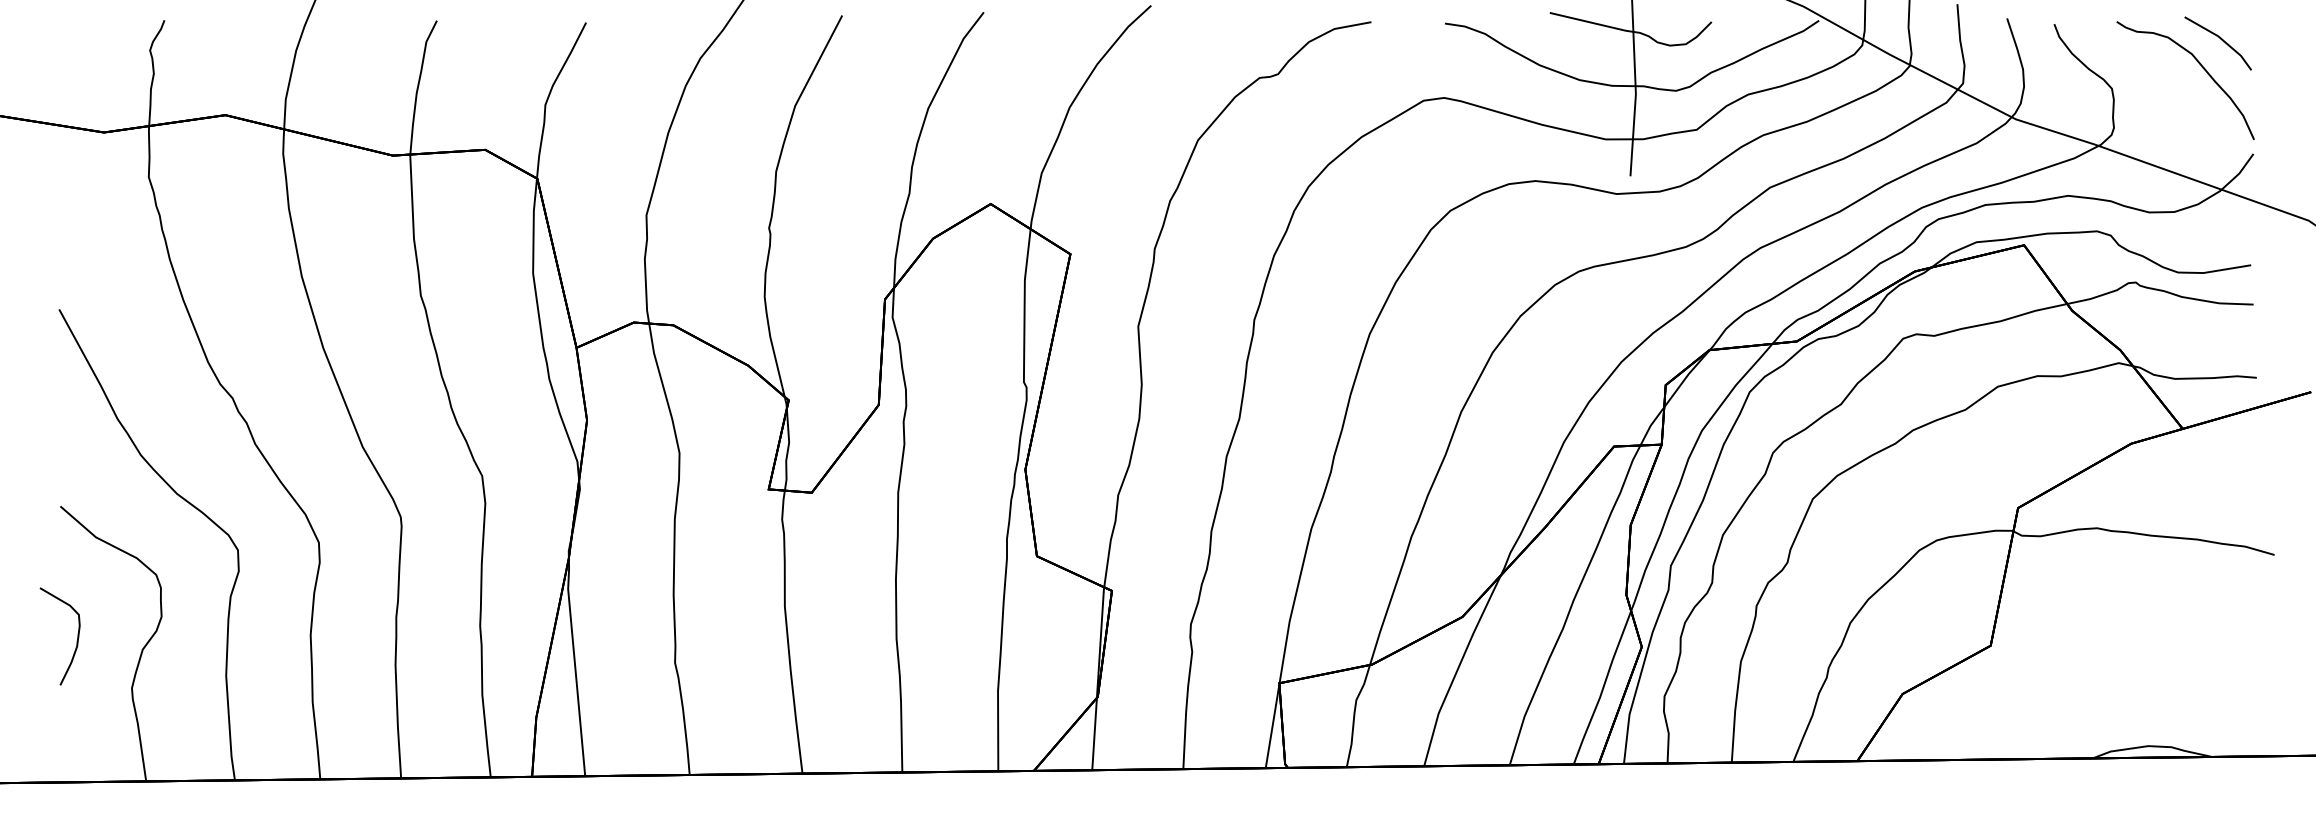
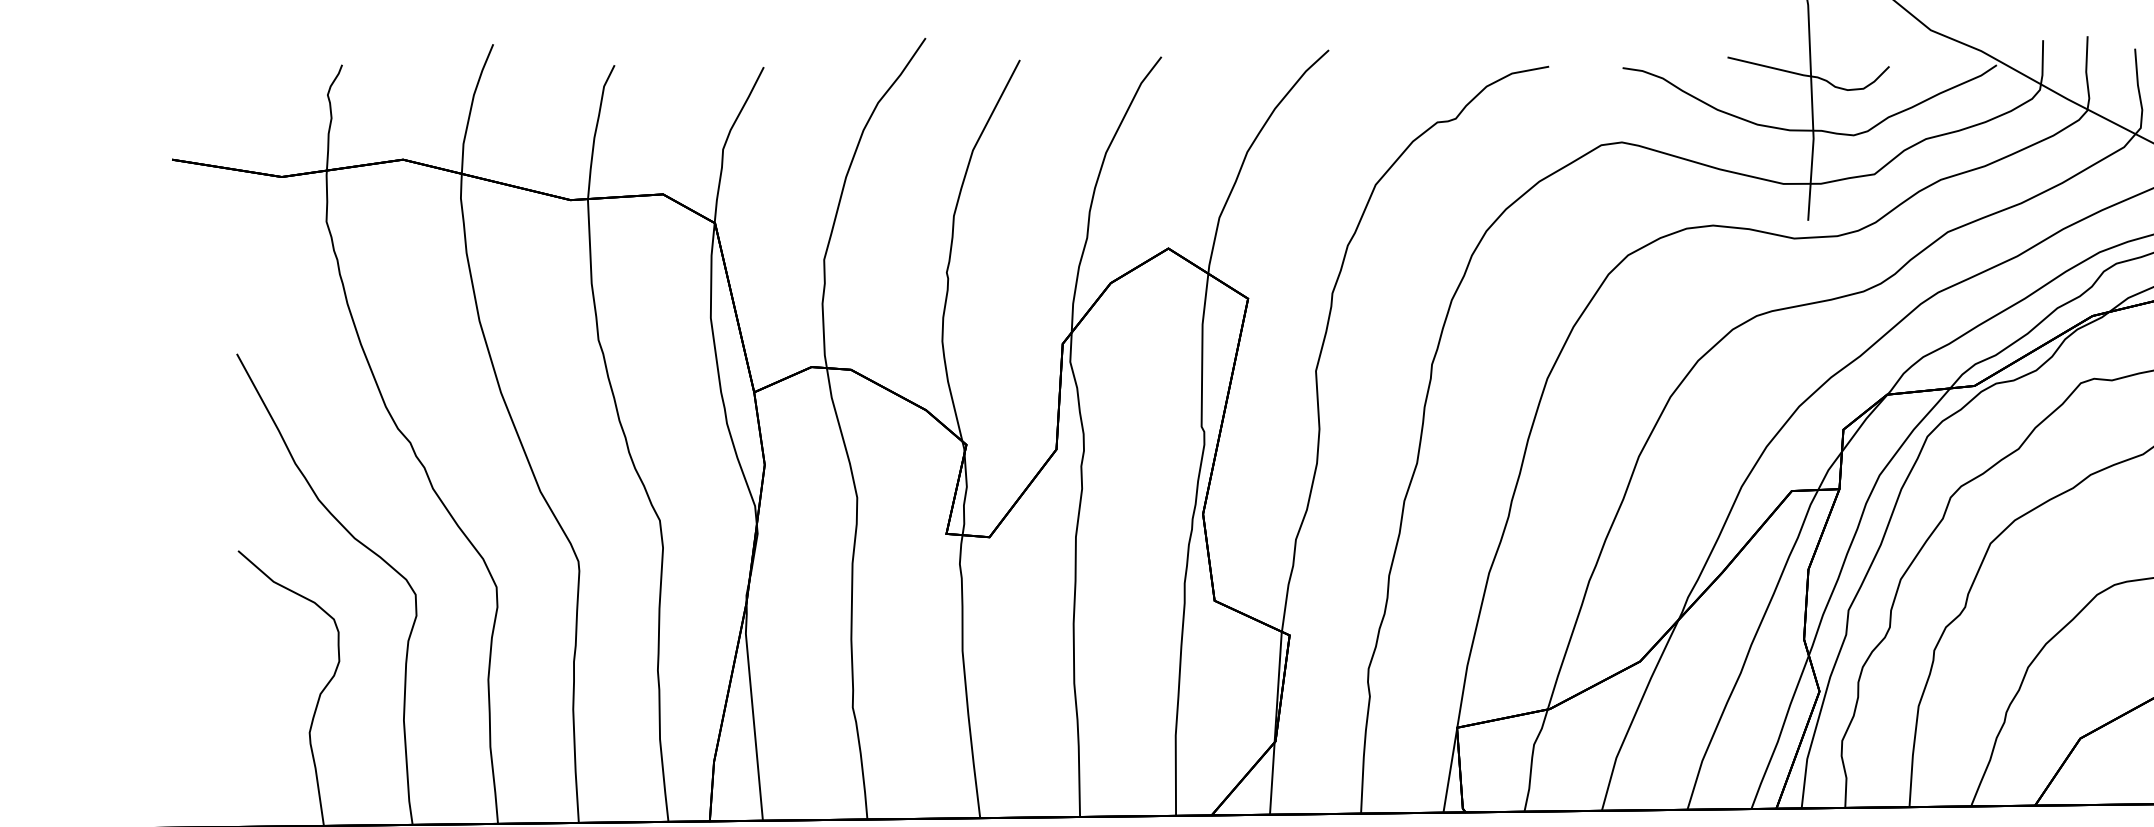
curve: (76, 641) -> (254, 686), removed

